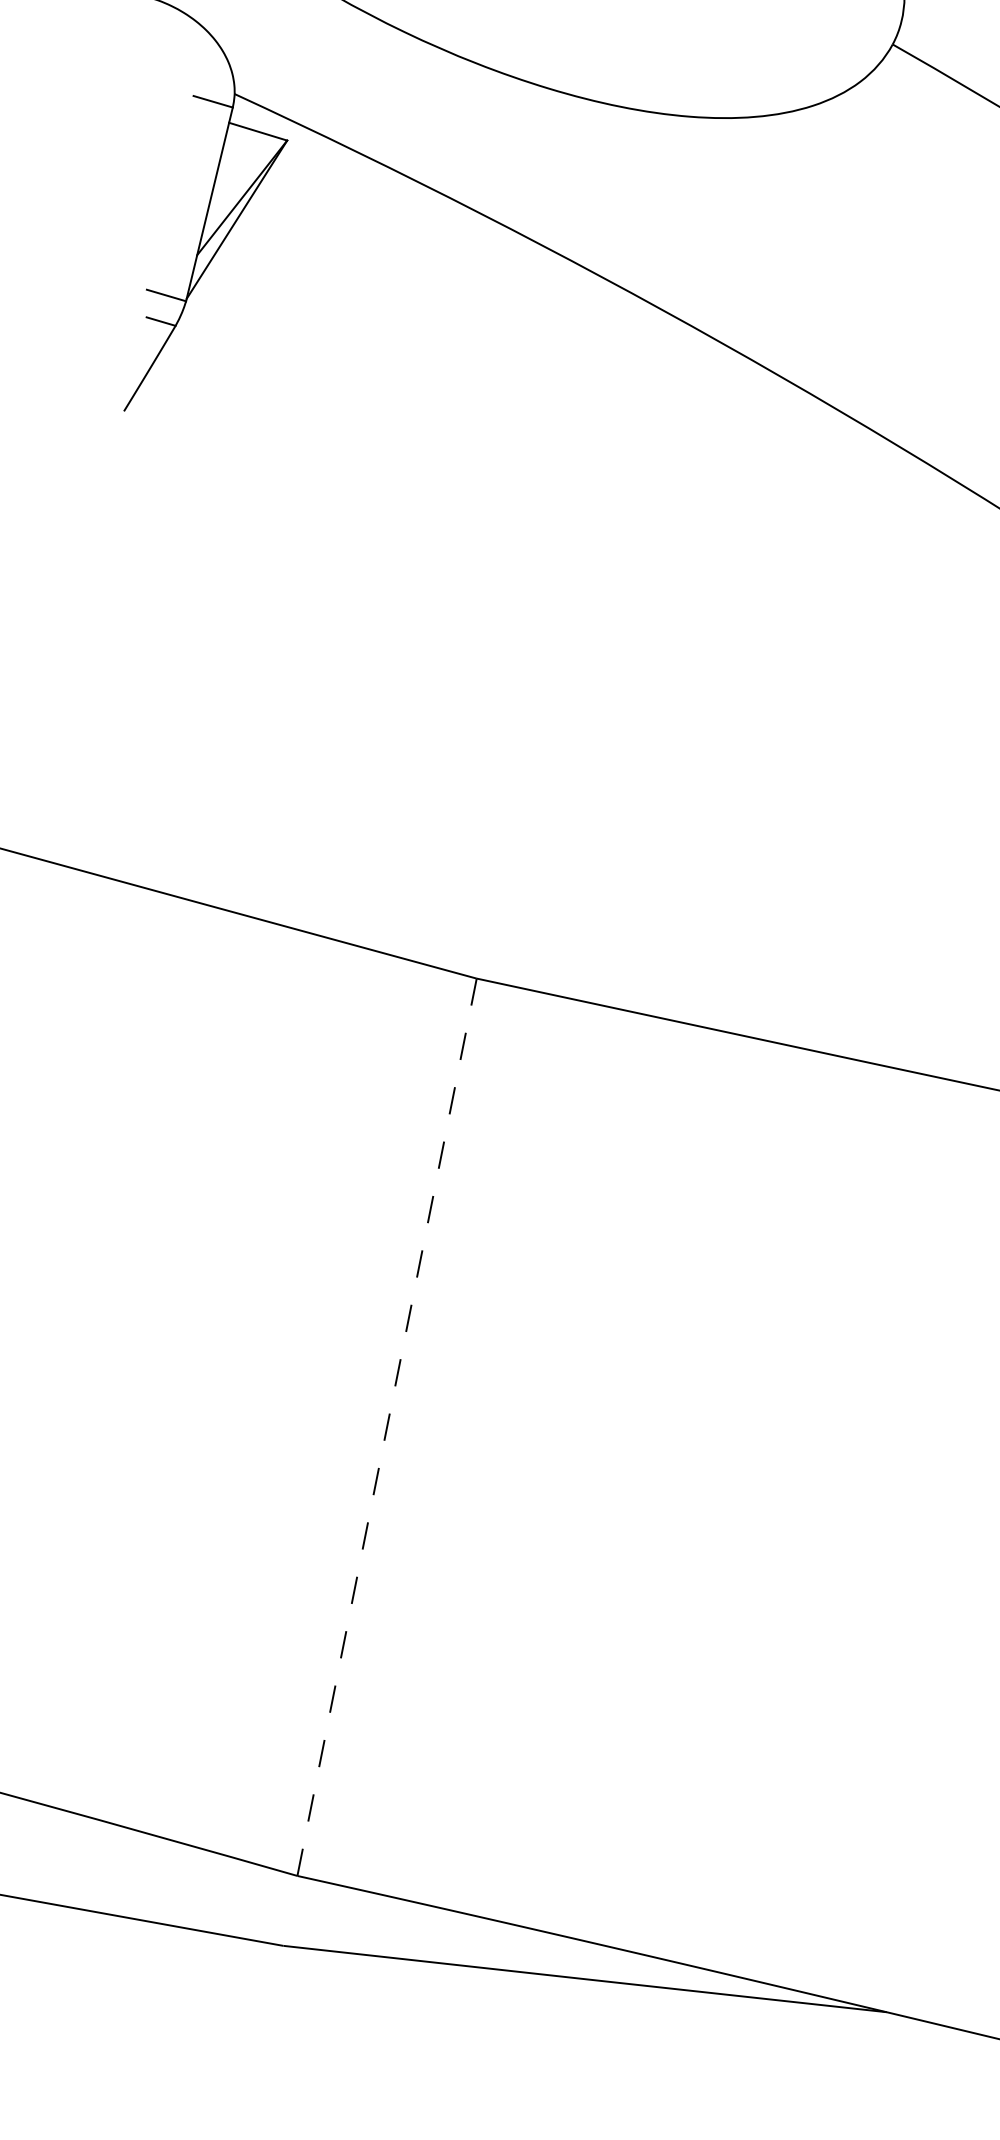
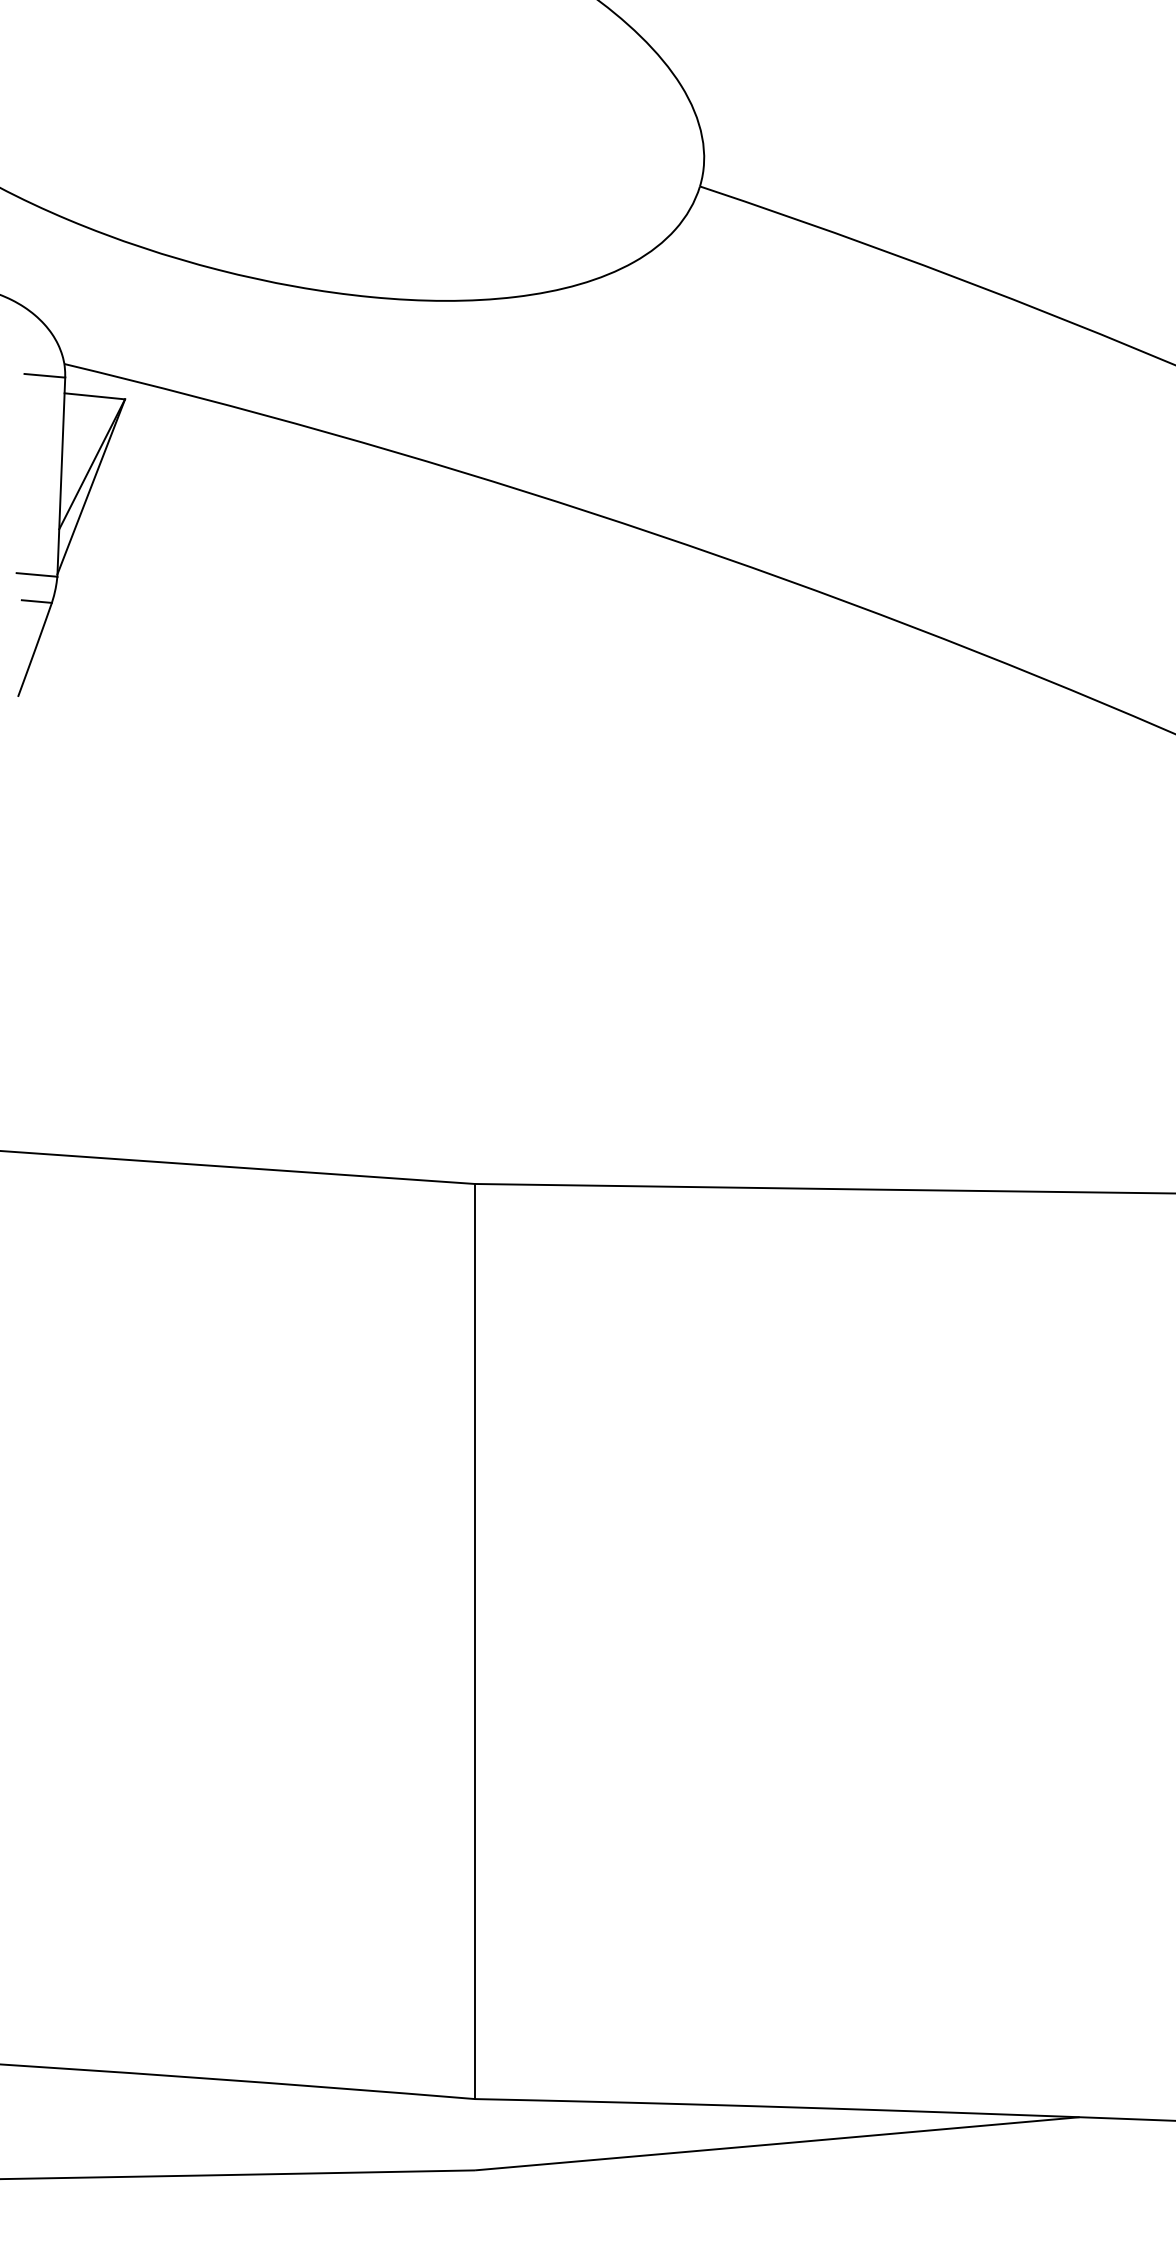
line: (387, 1427) -> (475, 1641), dashed -> solid

